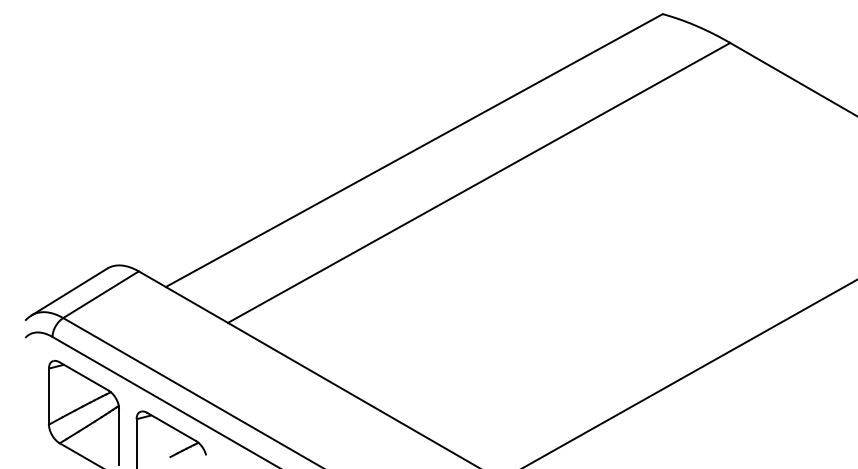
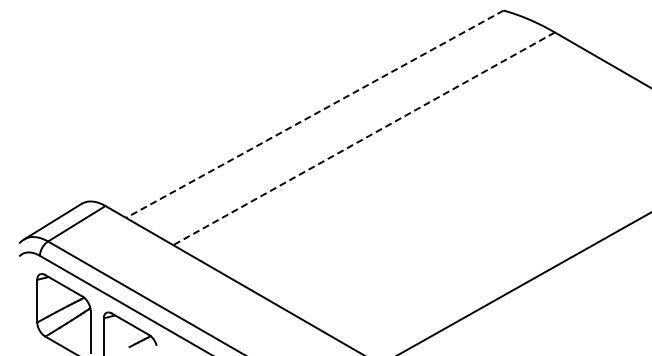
line: (413, 150) -> (314, 114), solid -> dashed
line: (478, 183) -> (363, 139), solid -> dashed

